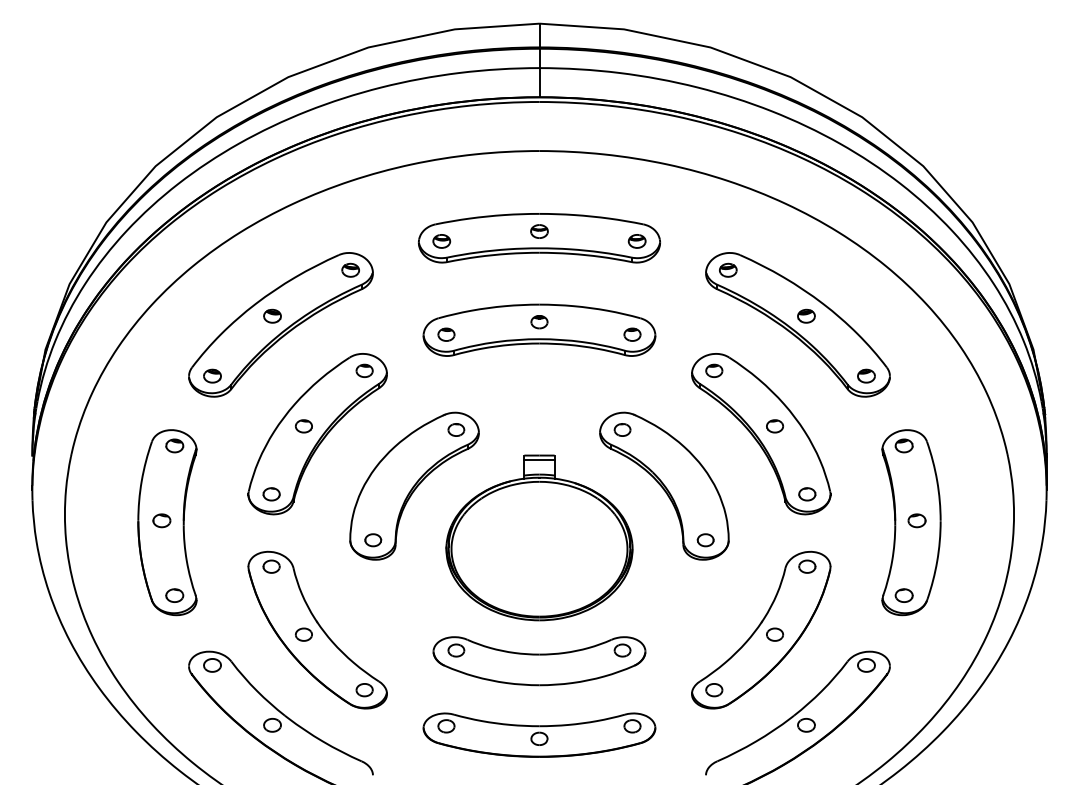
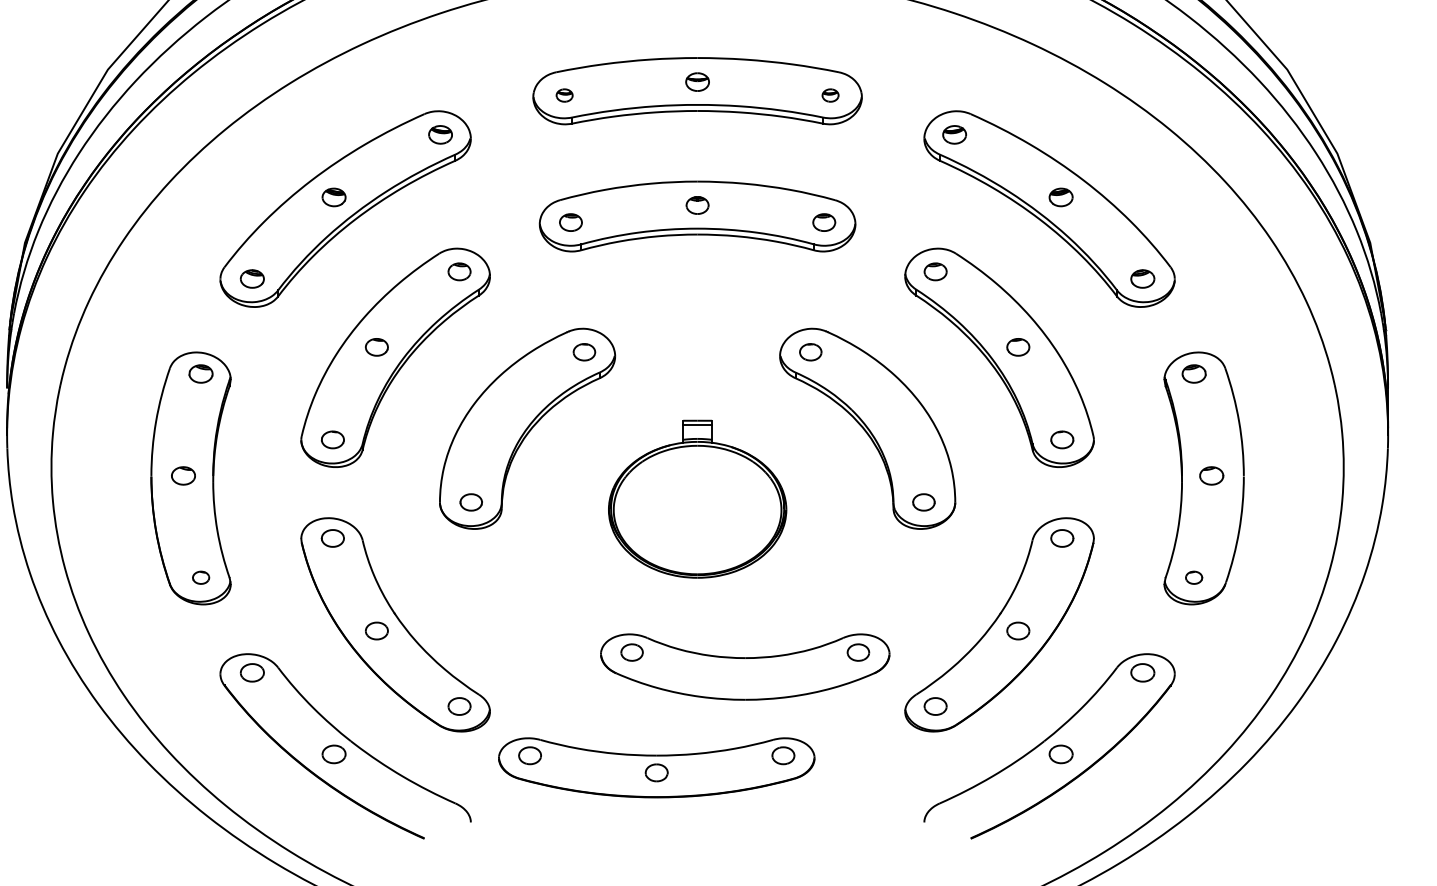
part: (441, 241) -> (564, 95), size x0.7
part: (636, 241) -> (829, 95), size x0.7
part: (539, 537) -> (697, 498), size x0.7
part: (174, 595) -> (200, 577), size x0.7
part: (903, 595) -> (1193, 577), size x0.7
part: (539, 661) -> (745, 667), moved
part: (539, 734) -> (656, 766), moved

